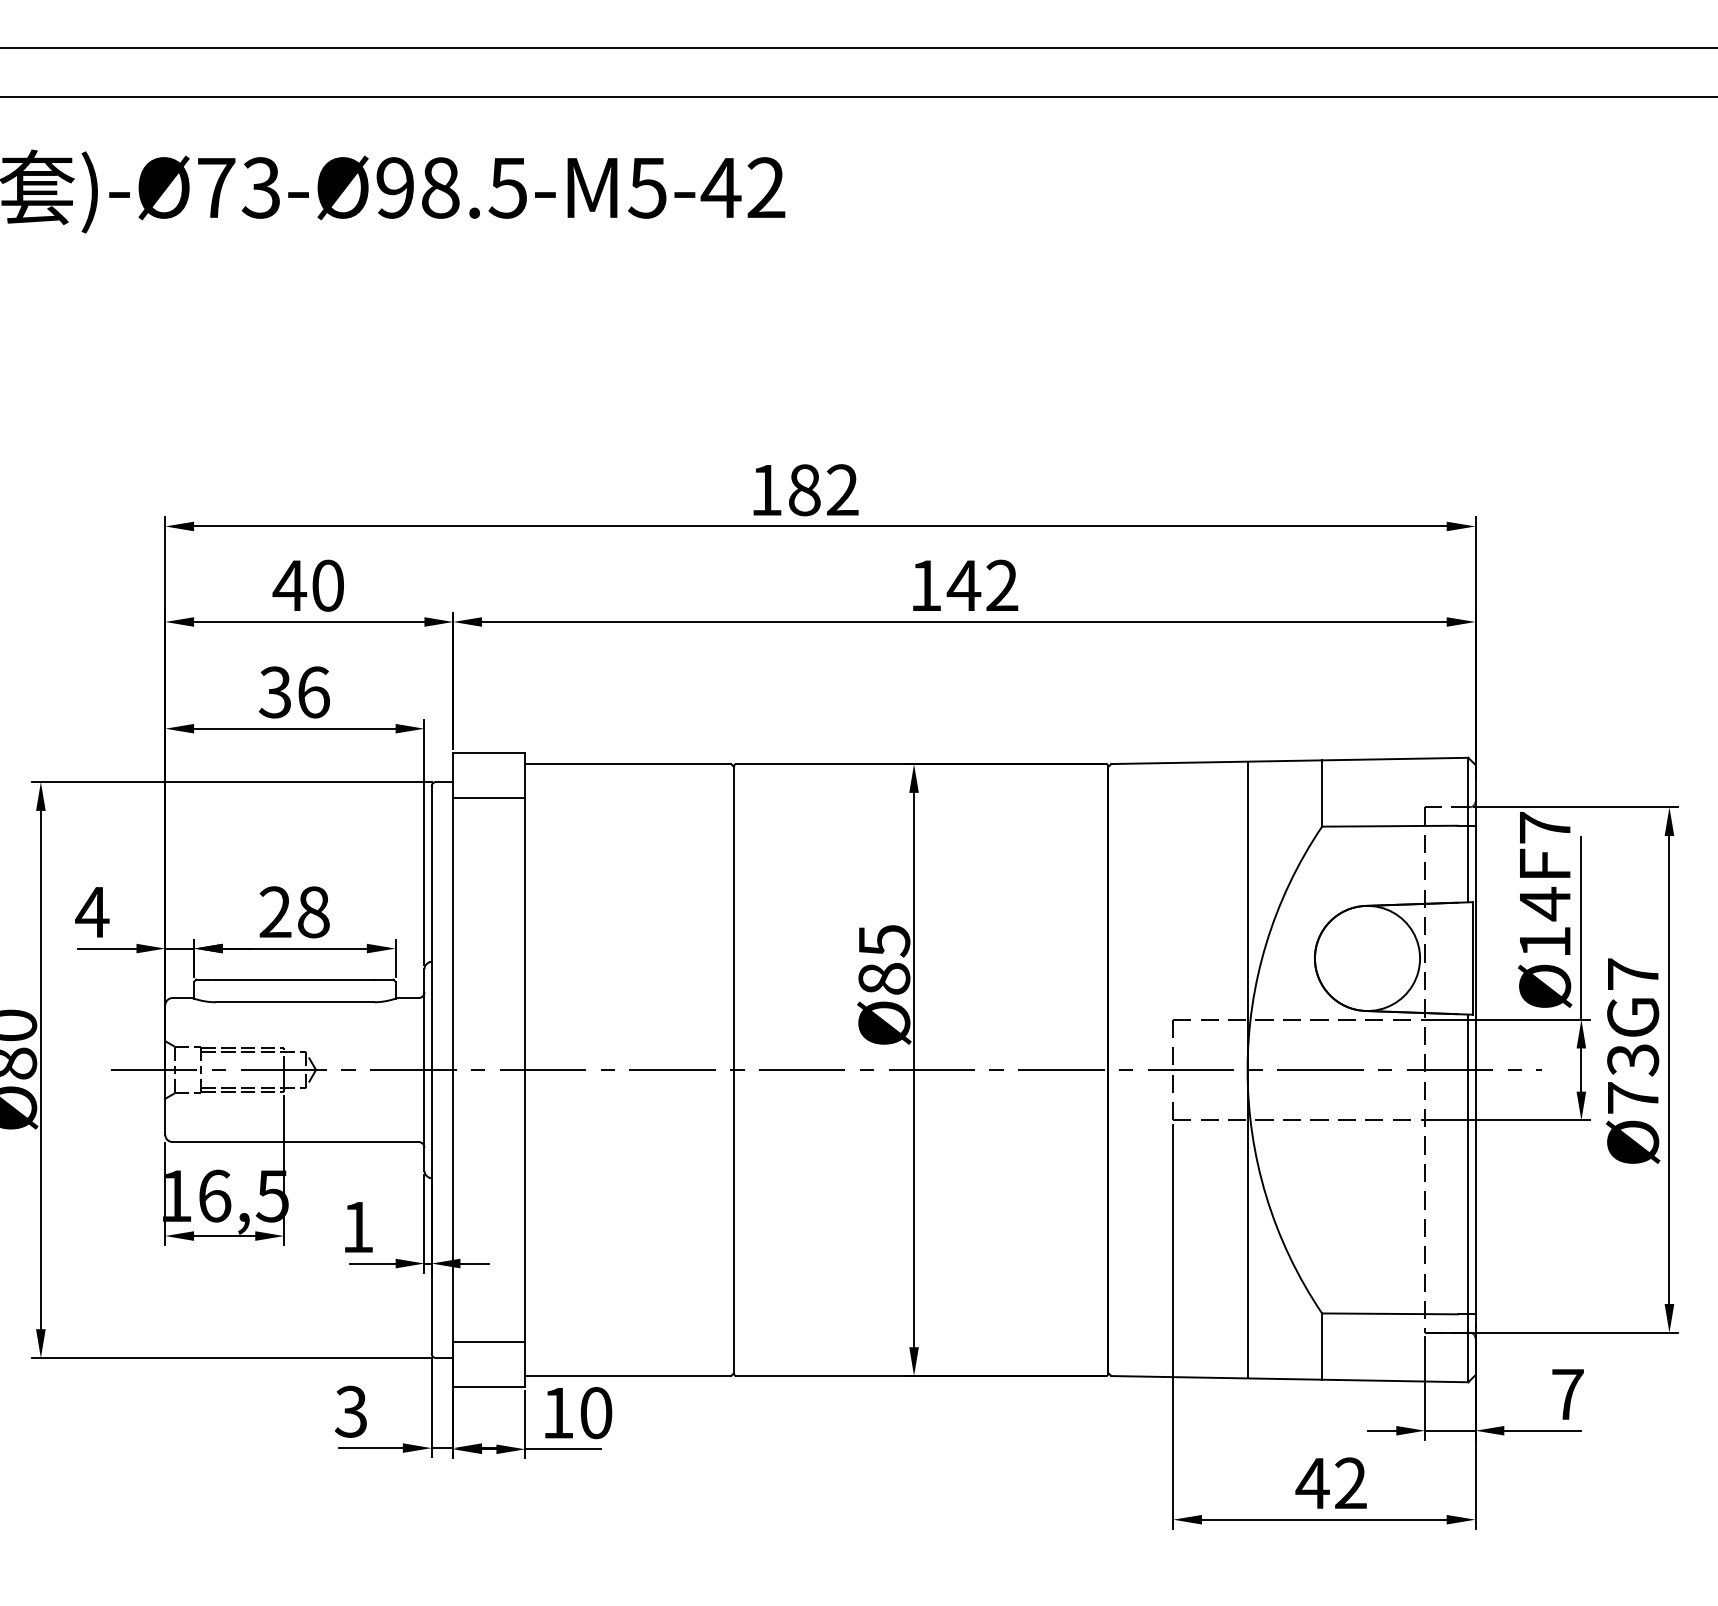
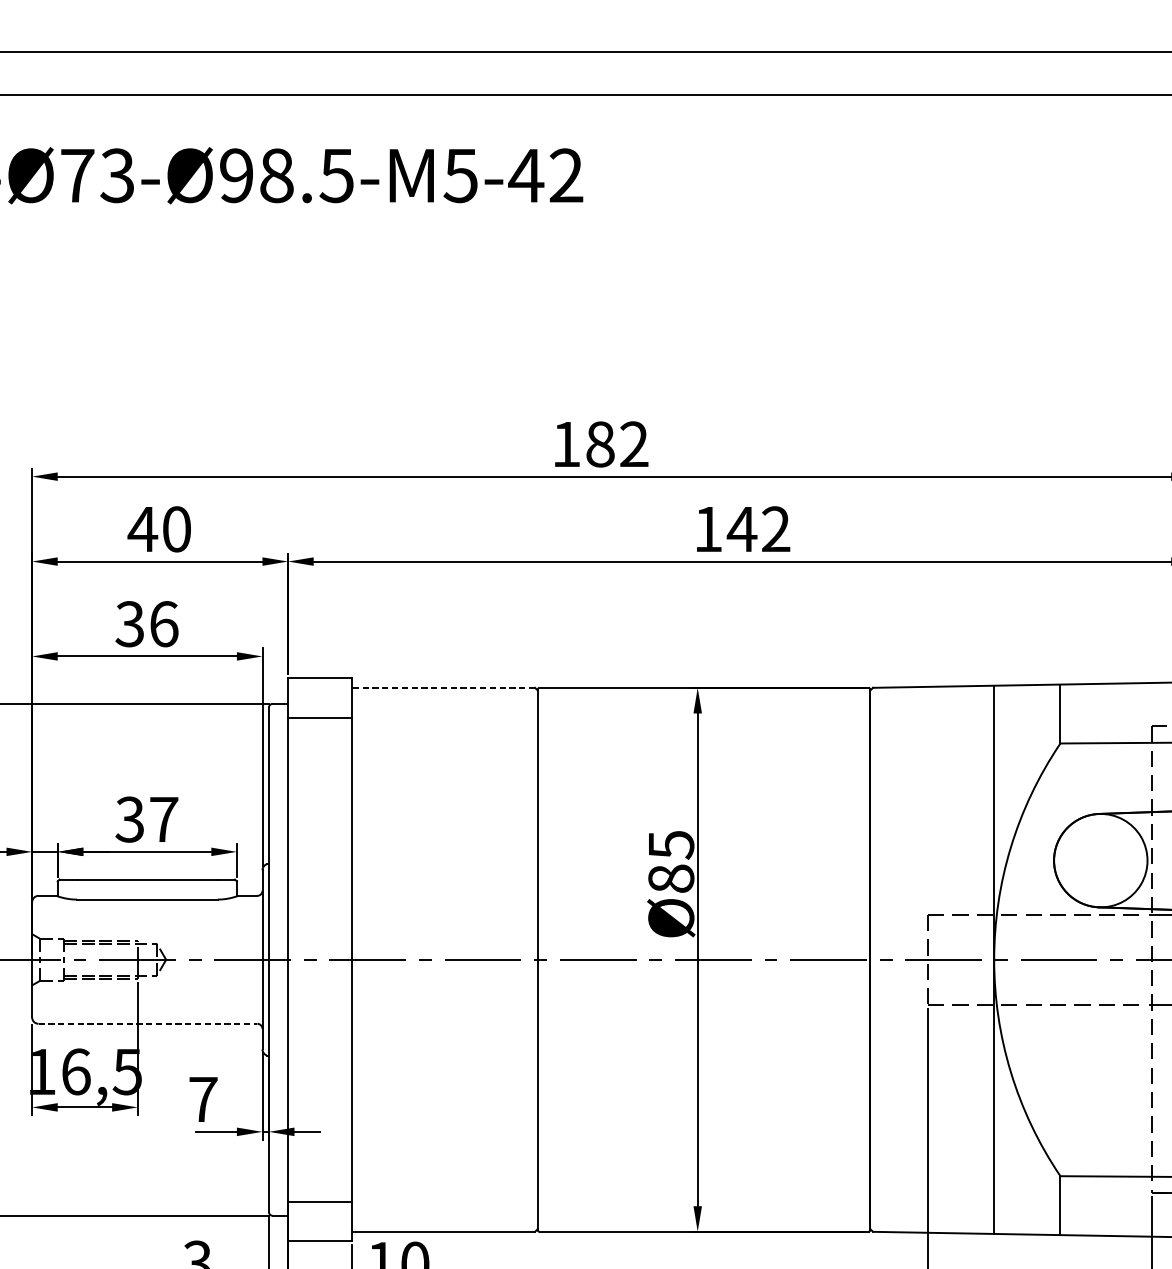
line: (628, 764) -> (443, 688), solid -> dashed
text: (294, 912) -> (146, 819), 28 -> 37
line: (296, 1142) -> (148, 1024), solid -> dashed
text: (357, 1227) -> (202, 1099), 1 -> 7

